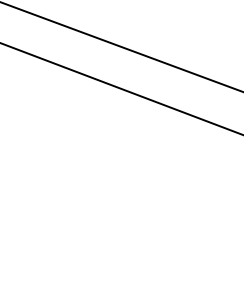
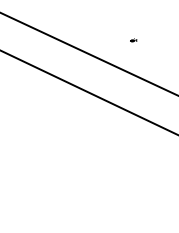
part: (203, 39) -> (133, 40), added

